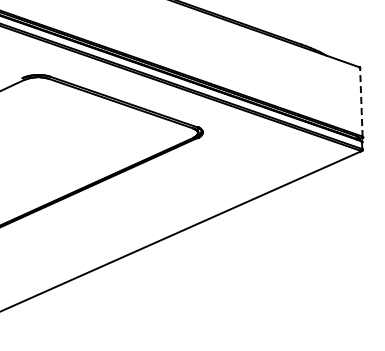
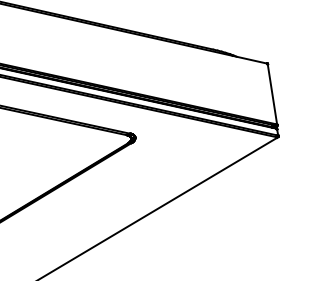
line: (361, 102) -> (272, 94), dashed -> solid

